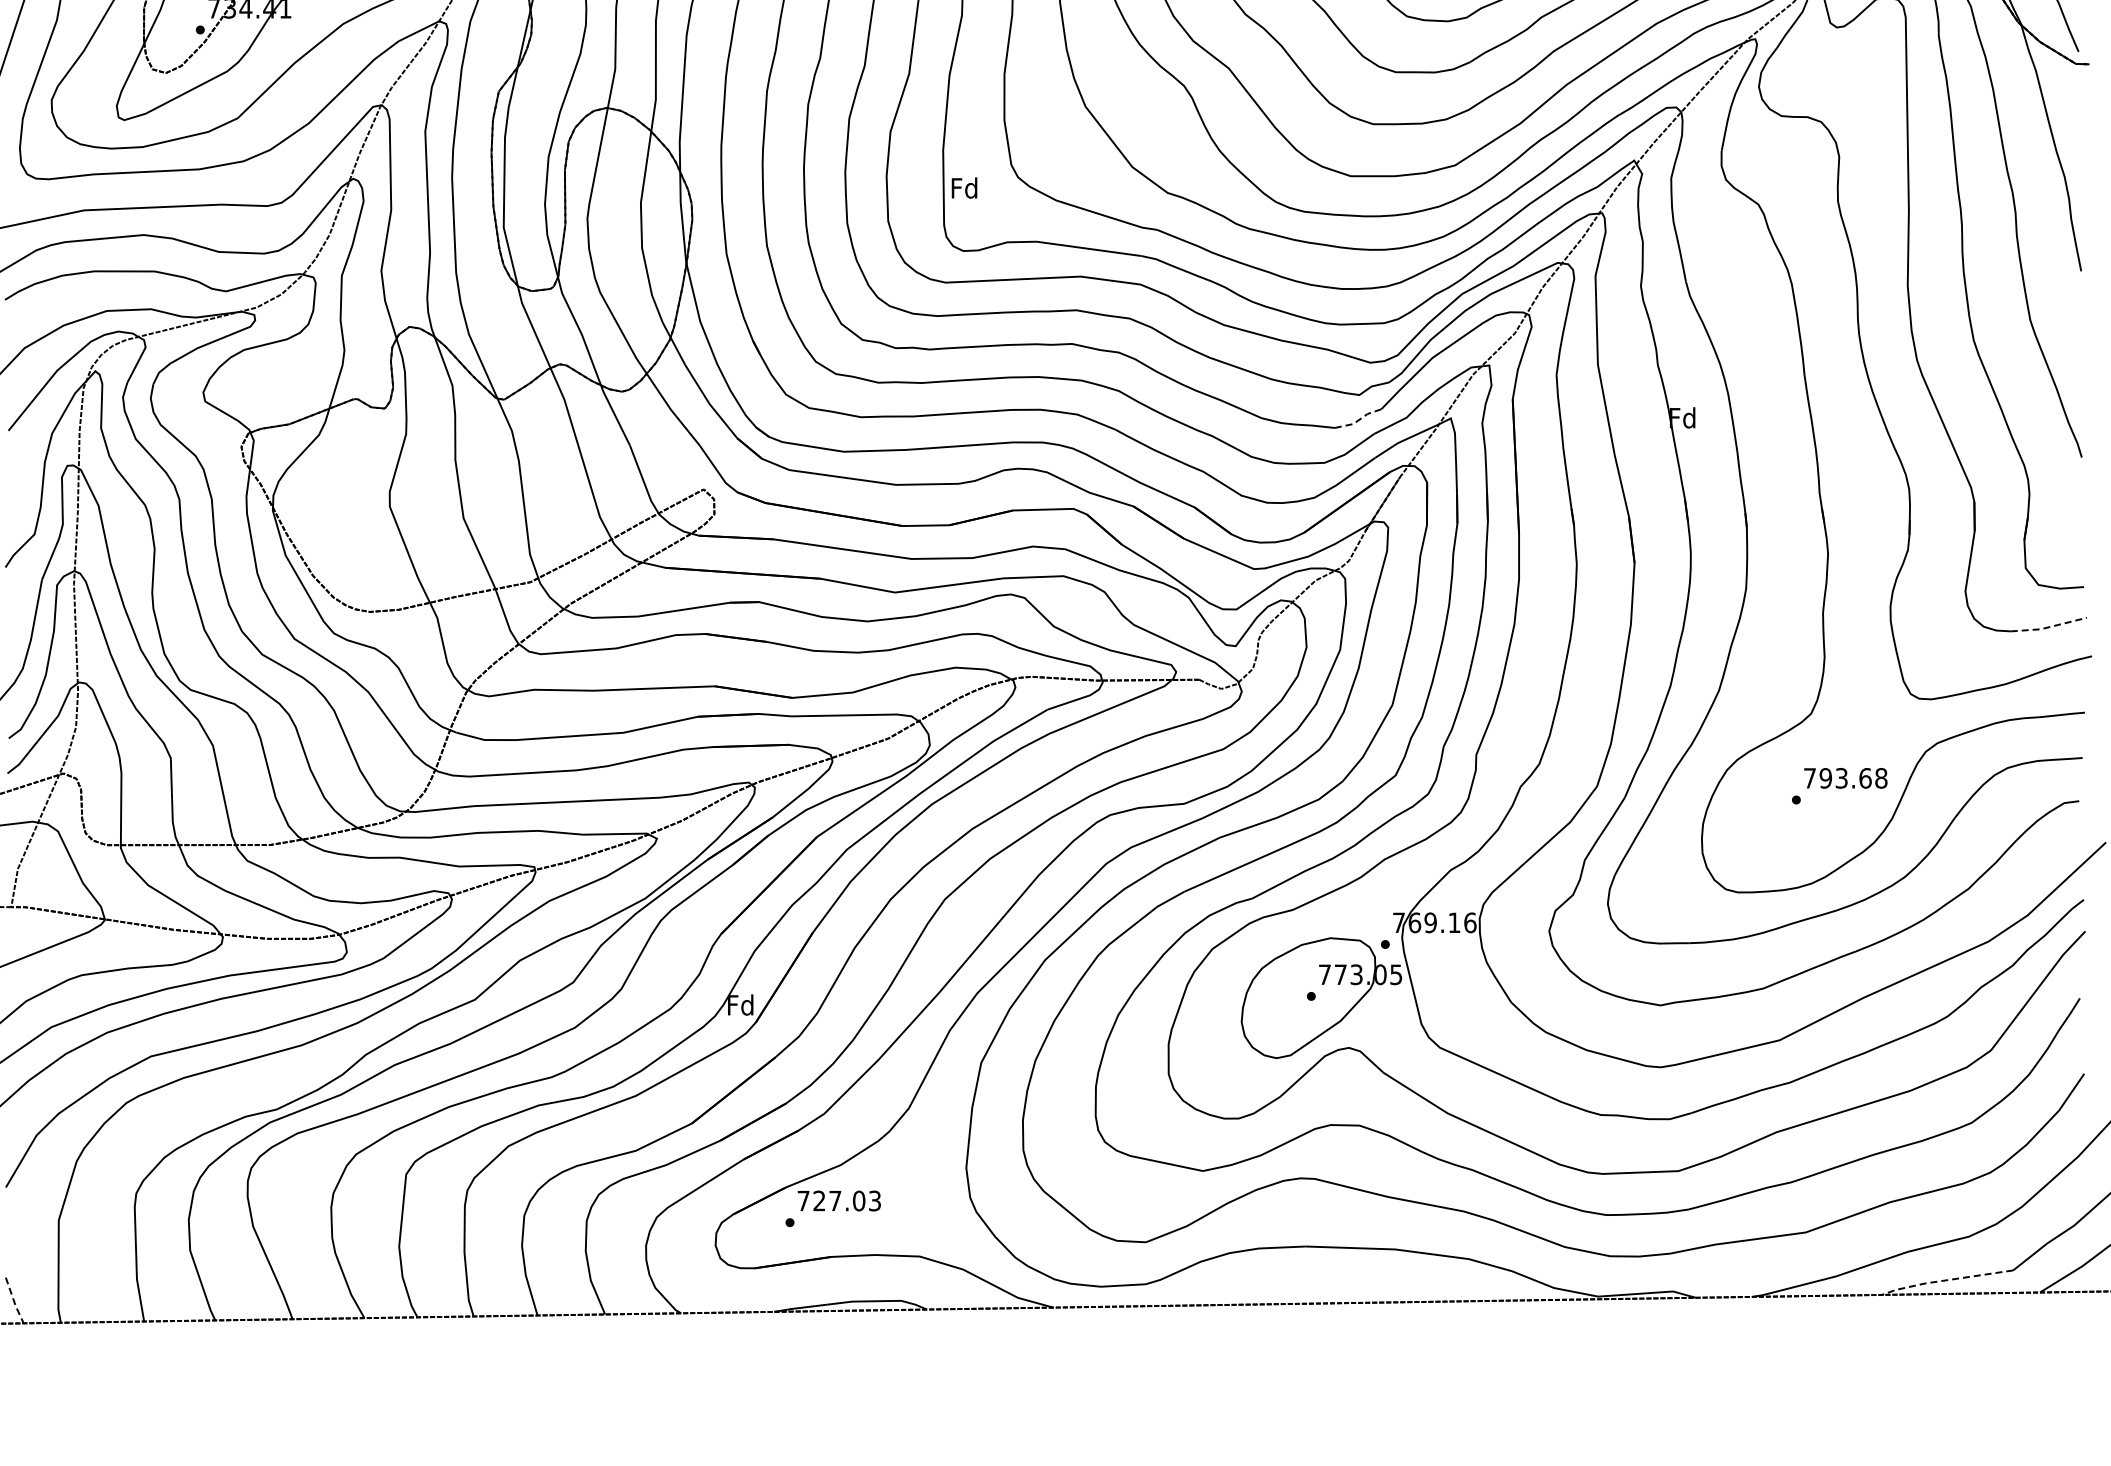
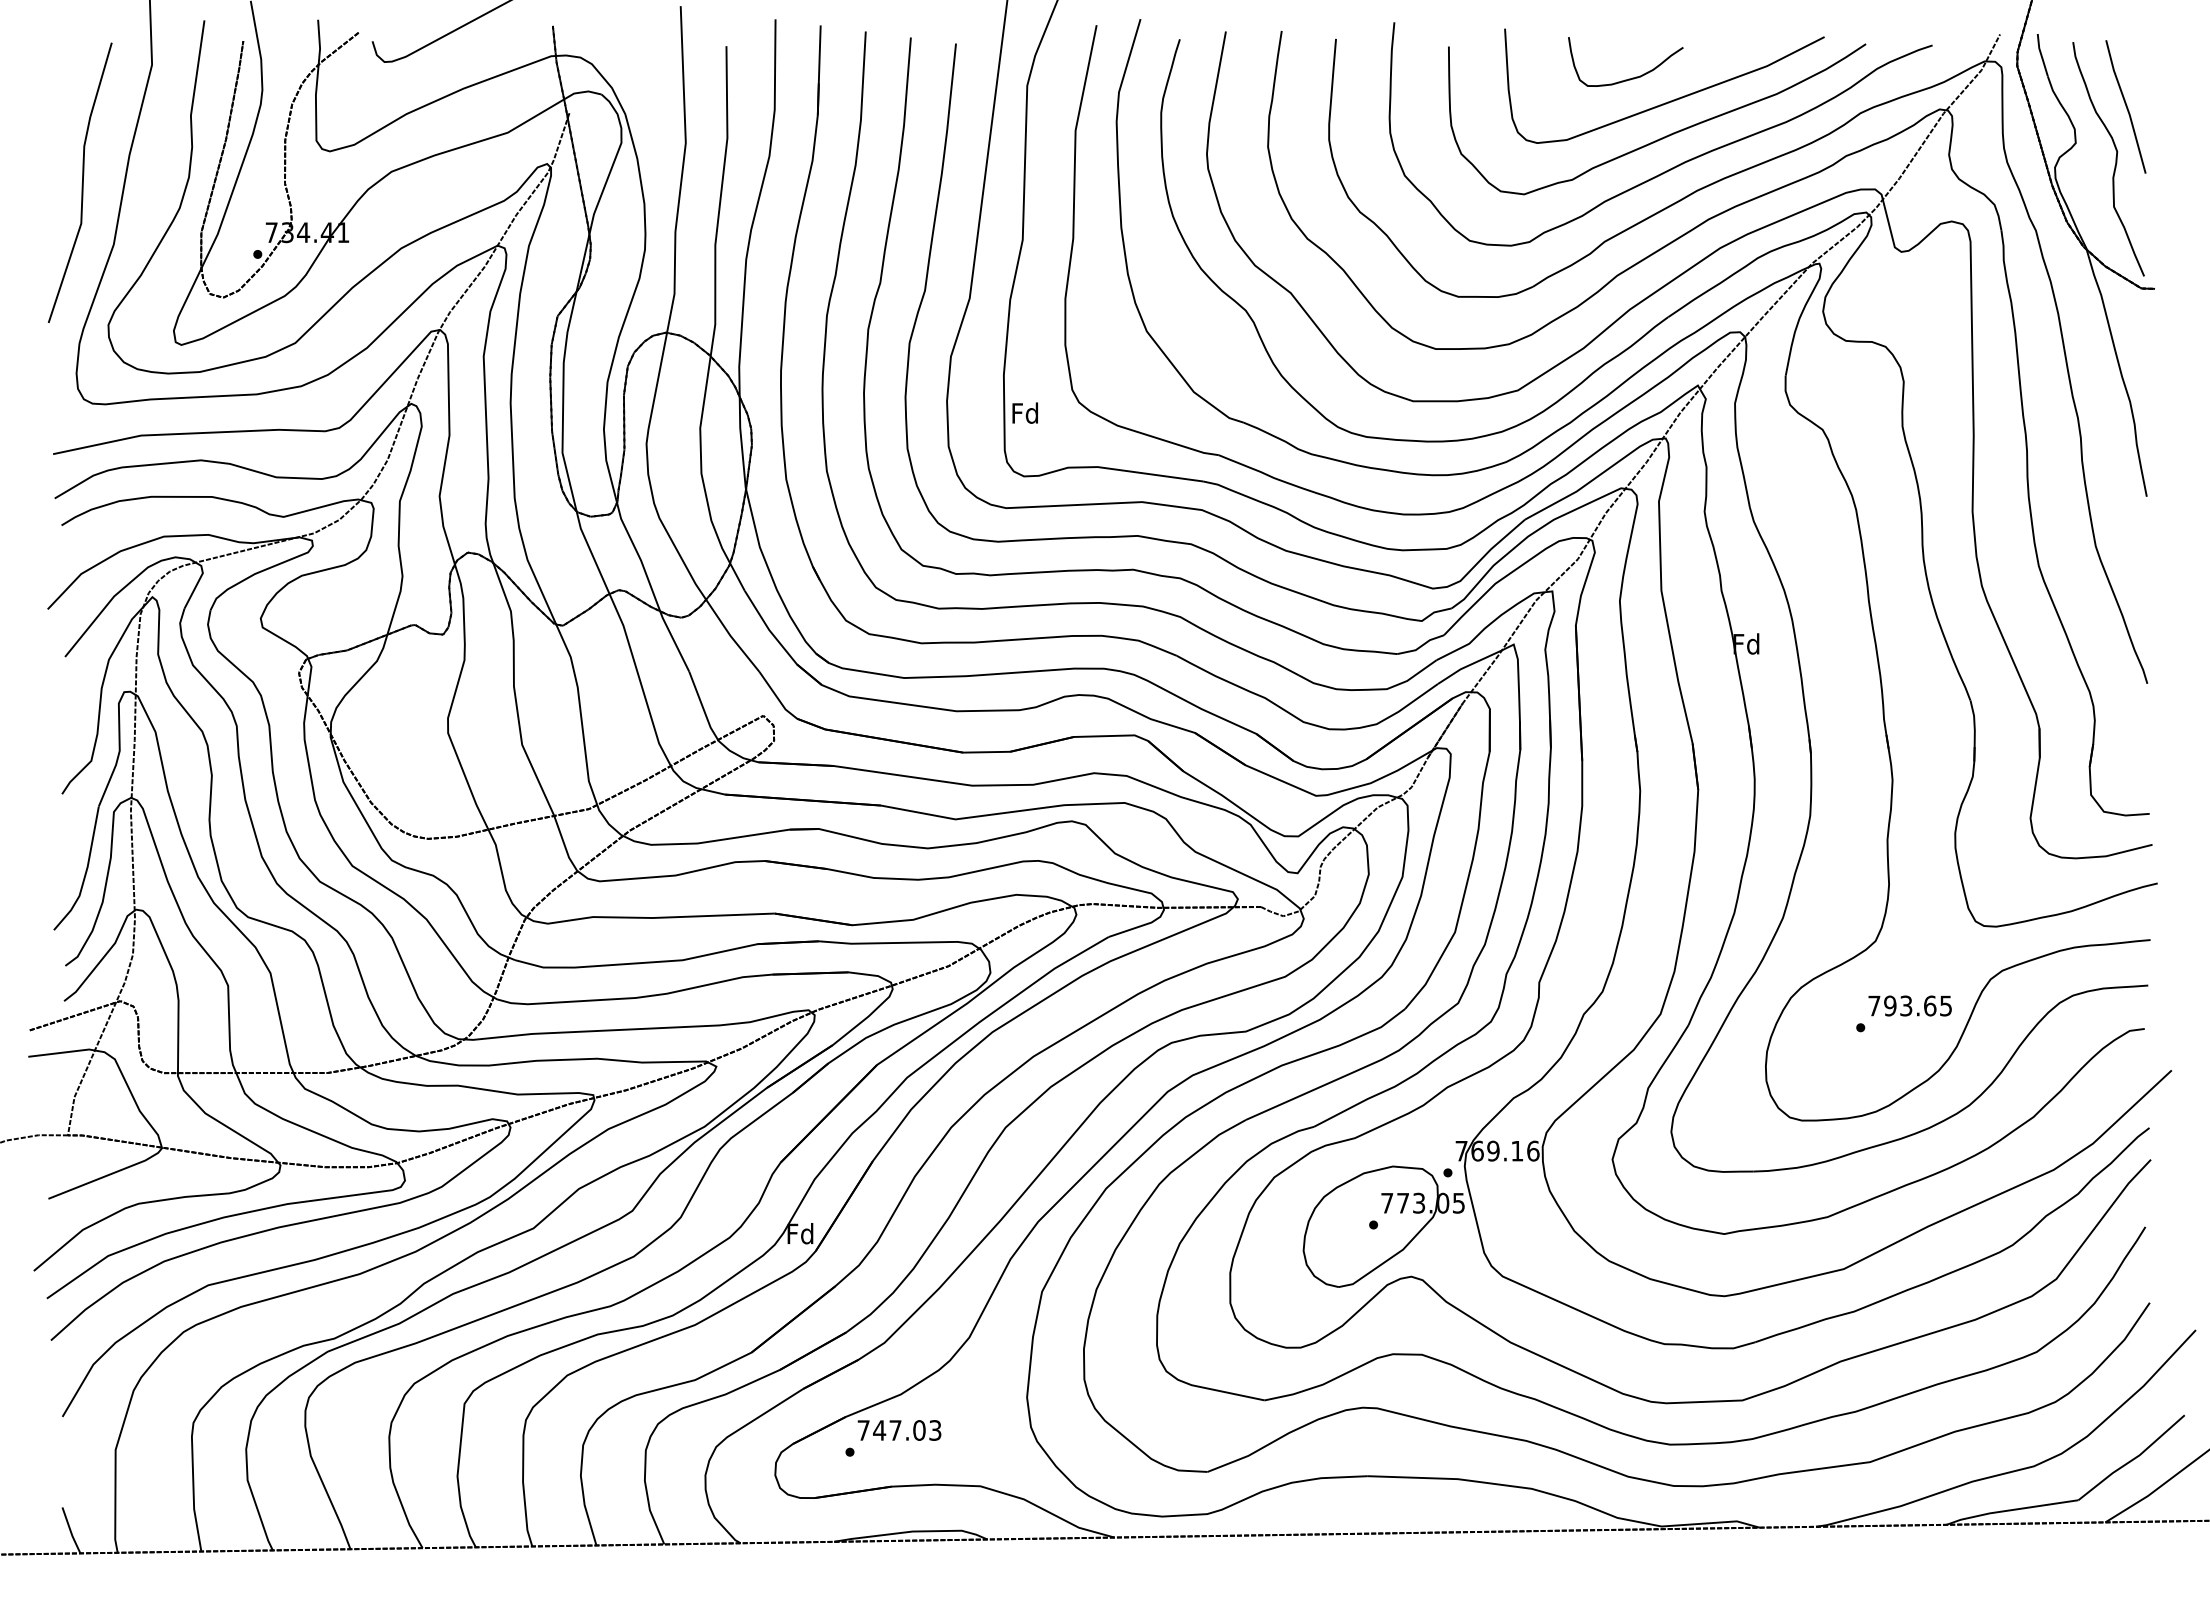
line: (1359, 420) -> (1421, 646), dashed -> solid
line: (2048, 627) -> (2113, 854), dashed -> solid
text: (1880, 777) -> (1945, 1005), 793.68 -> 793.65
text: (819, 1201) -> (879, 1430), 727.03 -> 747.03
line: (1945, 1280) -> (2010, 1510), dashed -> solid
line: (13, 1301) -> (70, 1531), dashed -> solid

